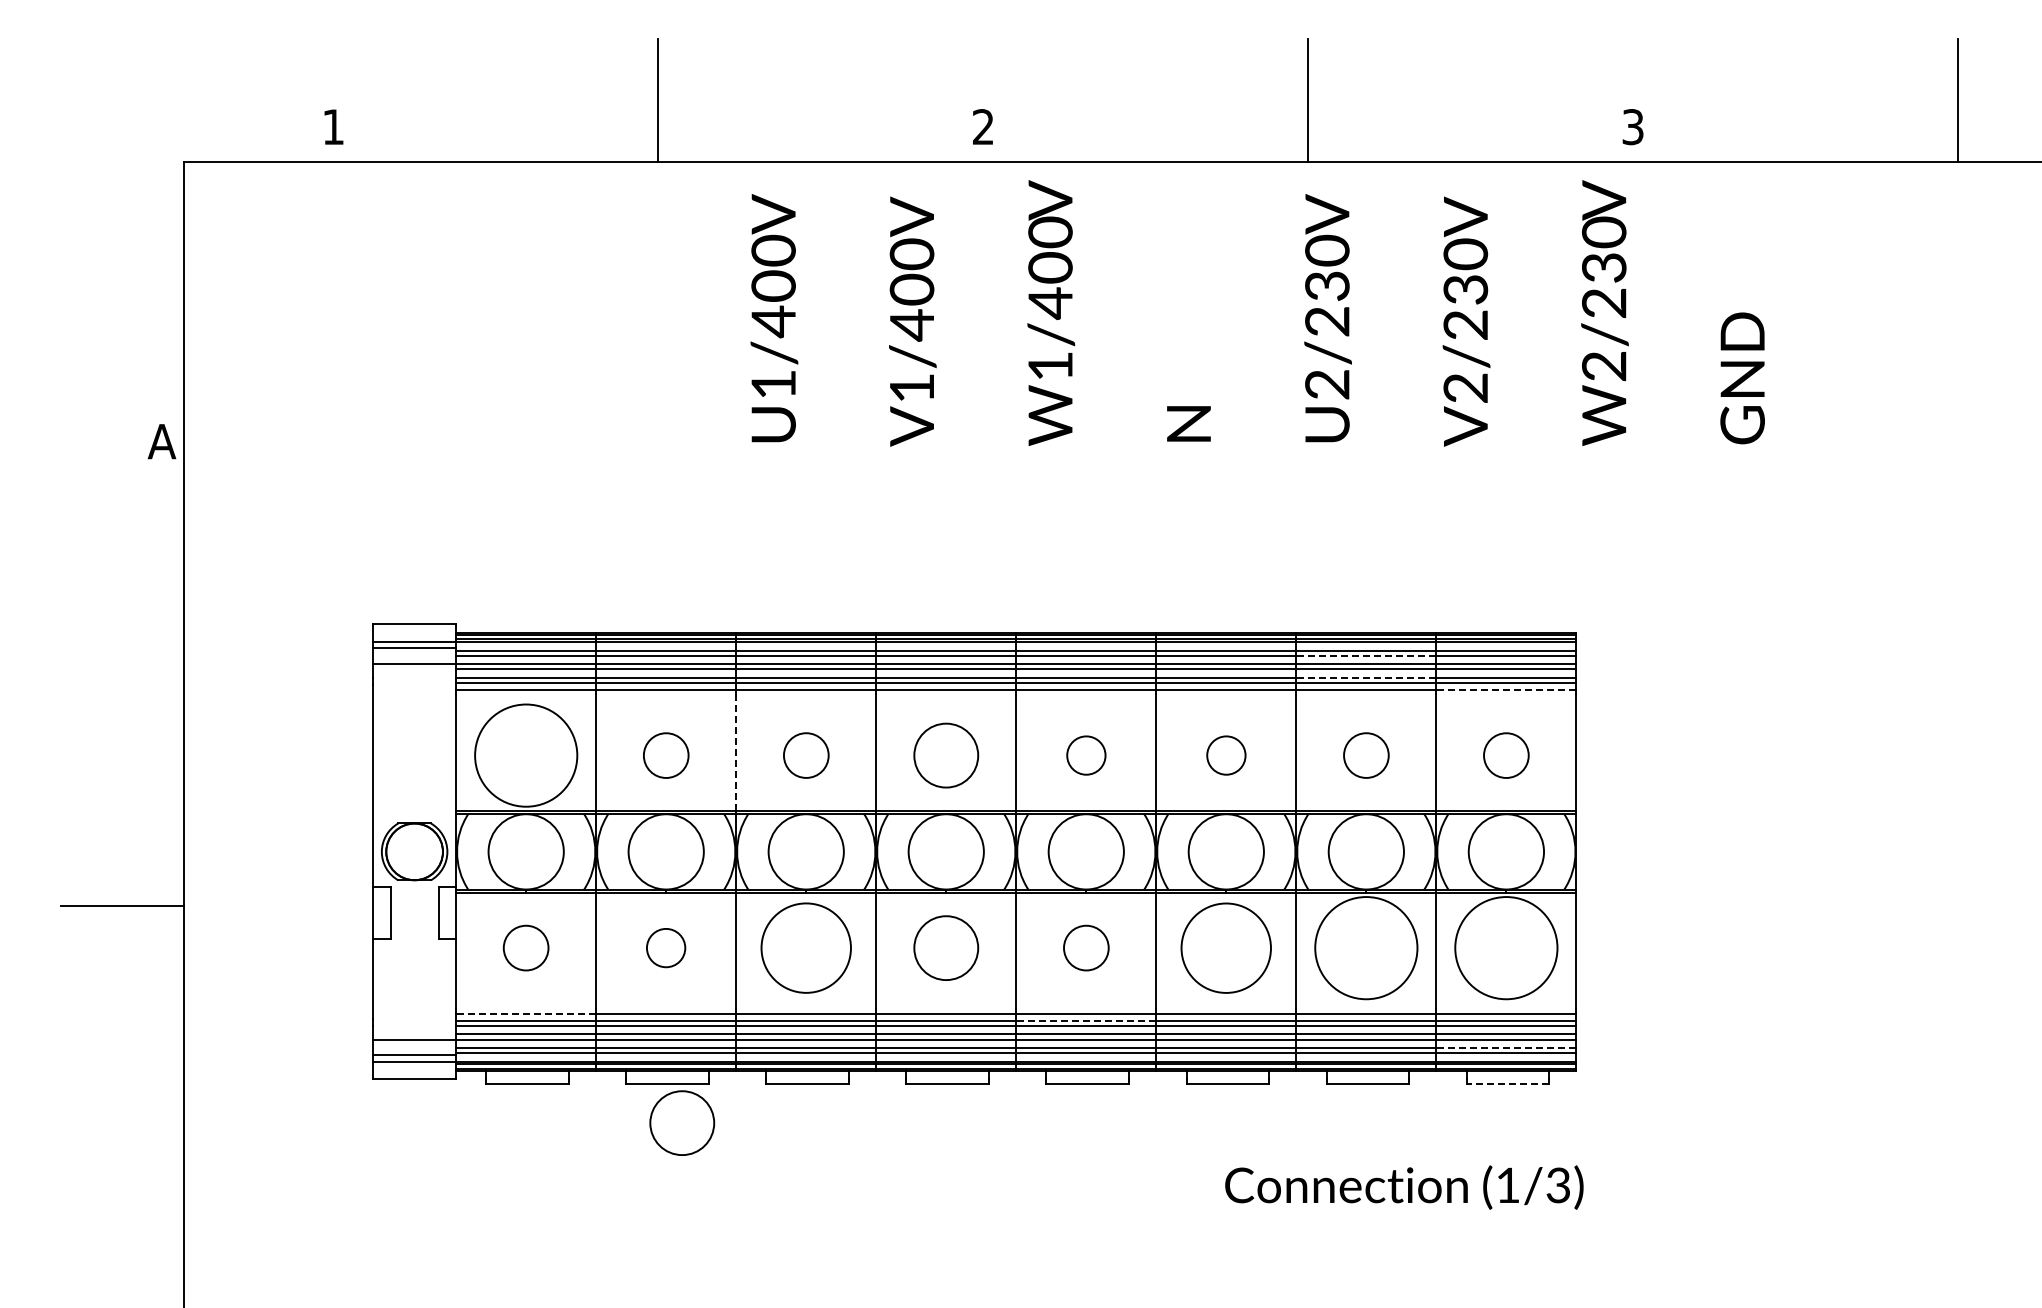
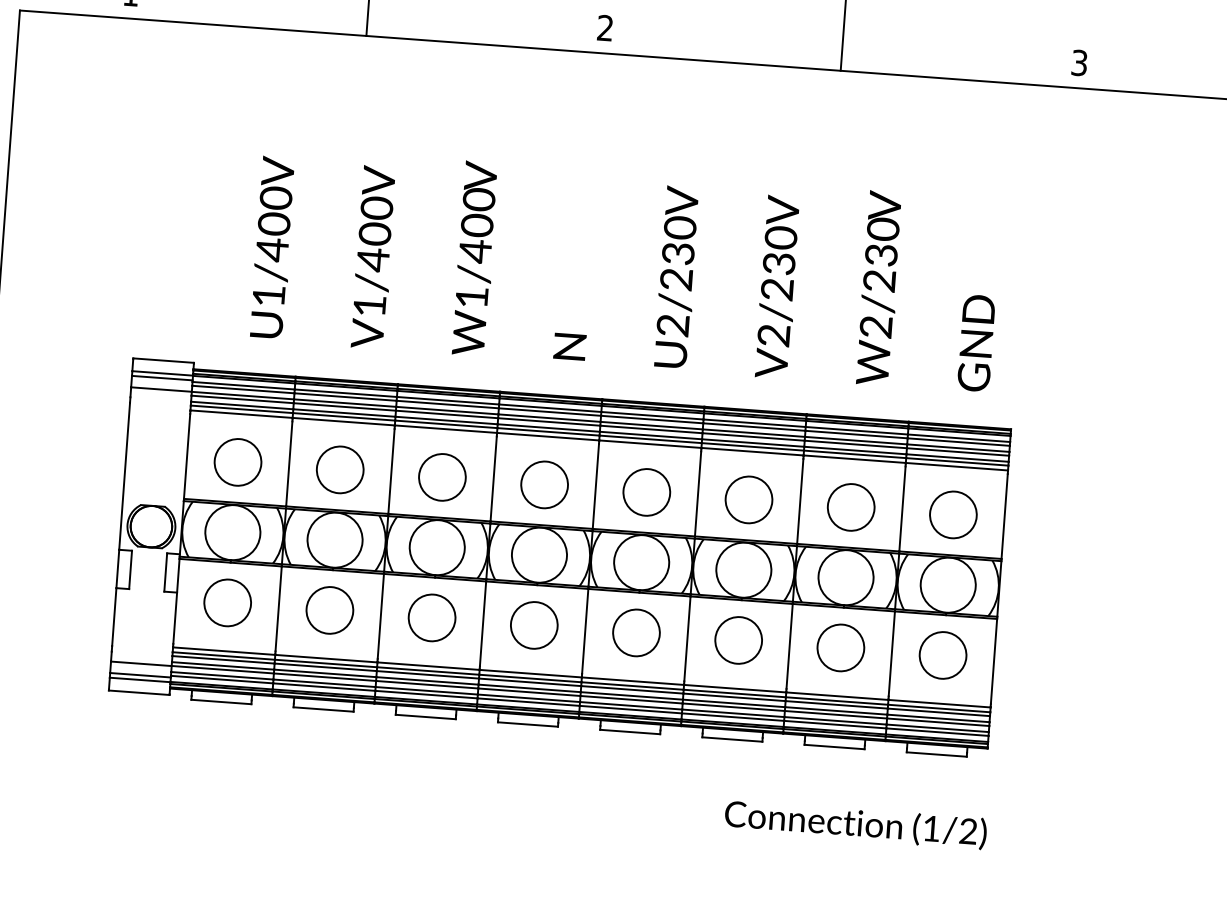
text: (1257, 313) -> (625, 269), moved
line: (1365, 655) -> (855, 434), dashed -> solid
line: (1365, 677) -> (854, 450), dashed -> solid
line: (1505, 689) -> (956, 466), dashed -> solid
line: (736, 752) -> (391, 471), dashed -> solid
circle: (526, 755) -> (238, 462), size x0.62
circle: (666, 755) -> (340, 469), size x1.43
circle: (806, 755) -> (442, 477), size x1.43
circle: (1086, 755) -> (646, 492), size x1.67
circle: (1226, 755) -> (749, 499), size x1.67
circle: (1366, 755) -> (851, 507), size x1.43
circle: (1506, 755) -> (953, 514), size x1.43
circle: (525, 947) -> (227, 602), size x1.43
circle: (665, 947) -> (329, 609), size x1.67
circle: (1086, 947) -> (636, 632), size x1.43
circle: (1226, 947) -> (738, 639), size x0.71
circle: (806, 948) -> (432, 618), size x0.71
circle: (1366, 948) -> (840, 648), size x0.62
circle: (1506, 948) -> (943, 655), size x0.62
line: (525, 1014) -> (223, 651), dashed -> solid
line: (1085, 1020) -> (632, 685), dashed -> solid
line: (1505, 1047) -> (937, 727), dashed -> solid
line: (1507, 1083) -> (936, 754), dashed -> solid
circle: (682, 1122) -> (332, 738), removed
text: (1558, 1186) -> (968, 832), (1/3) -> (1/2)

